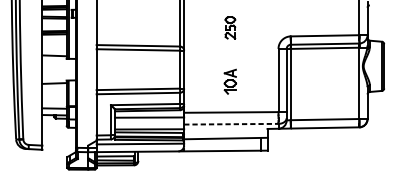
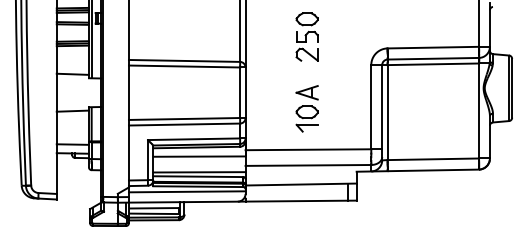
part: (229, 27) -> (306, 36), size x1.67
part: (229, 81) -> (306, 108), size x1.43
line: (231, 124) -> (308, 165), dashed -> solid

